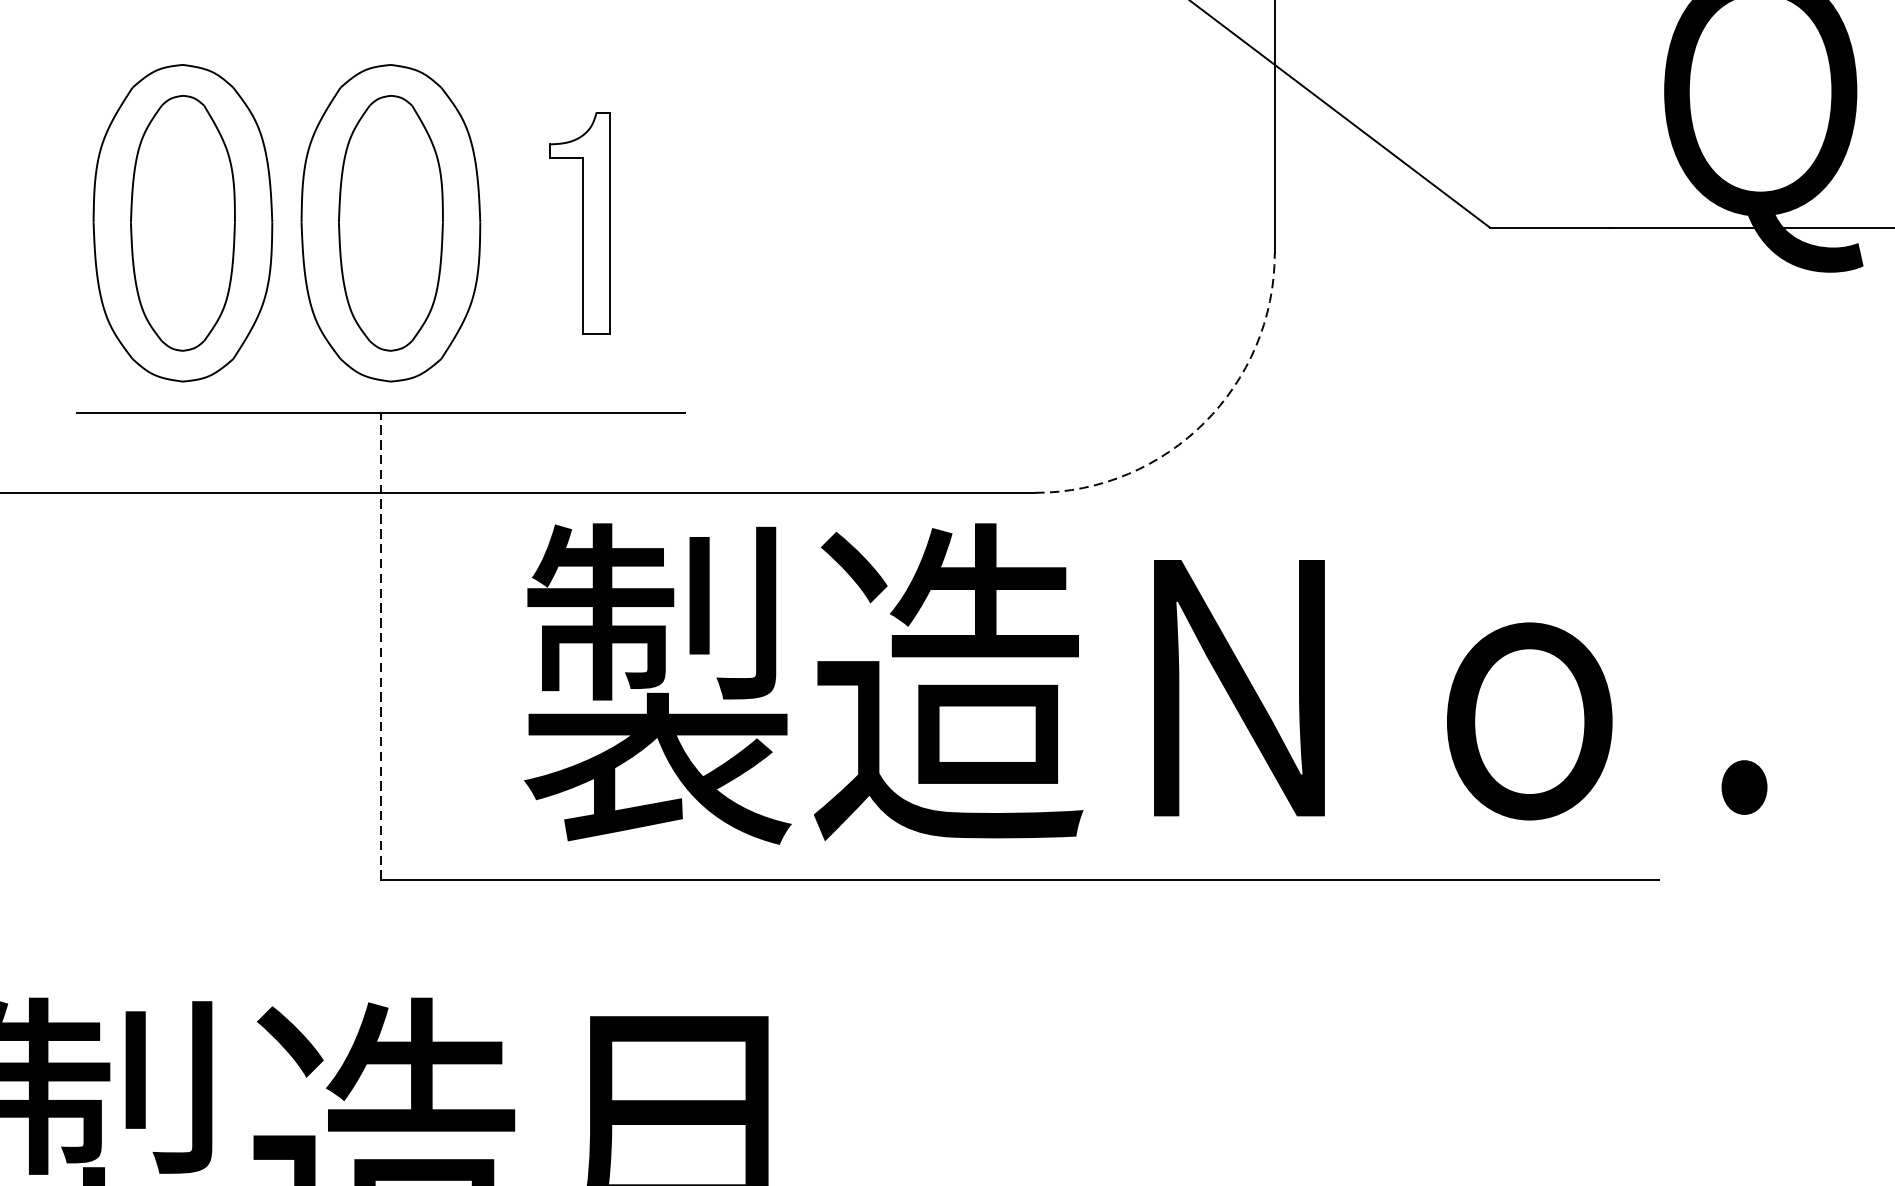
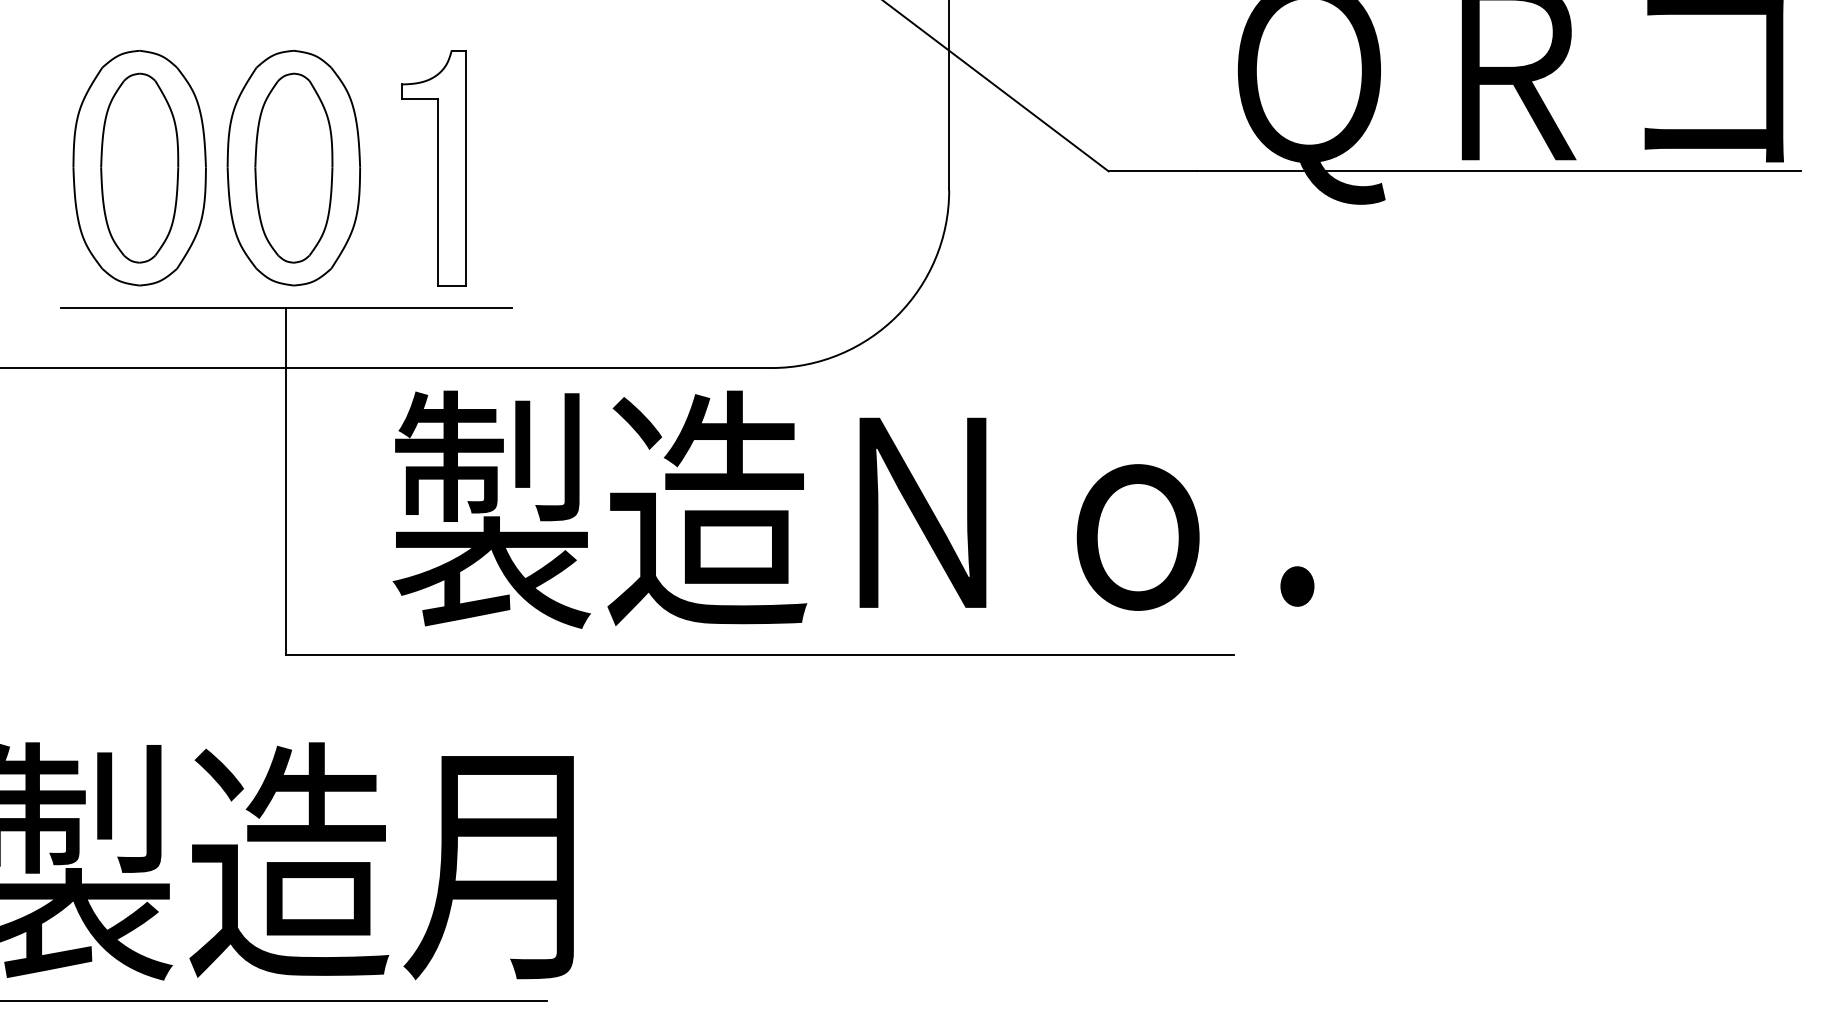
part: (579, 223) -> (433, 168), size x1.43
arc: (1205, 423) -> (897, 316), dashed -> solid
line: (380, 645) -> (286, 481), dashed -> solid

